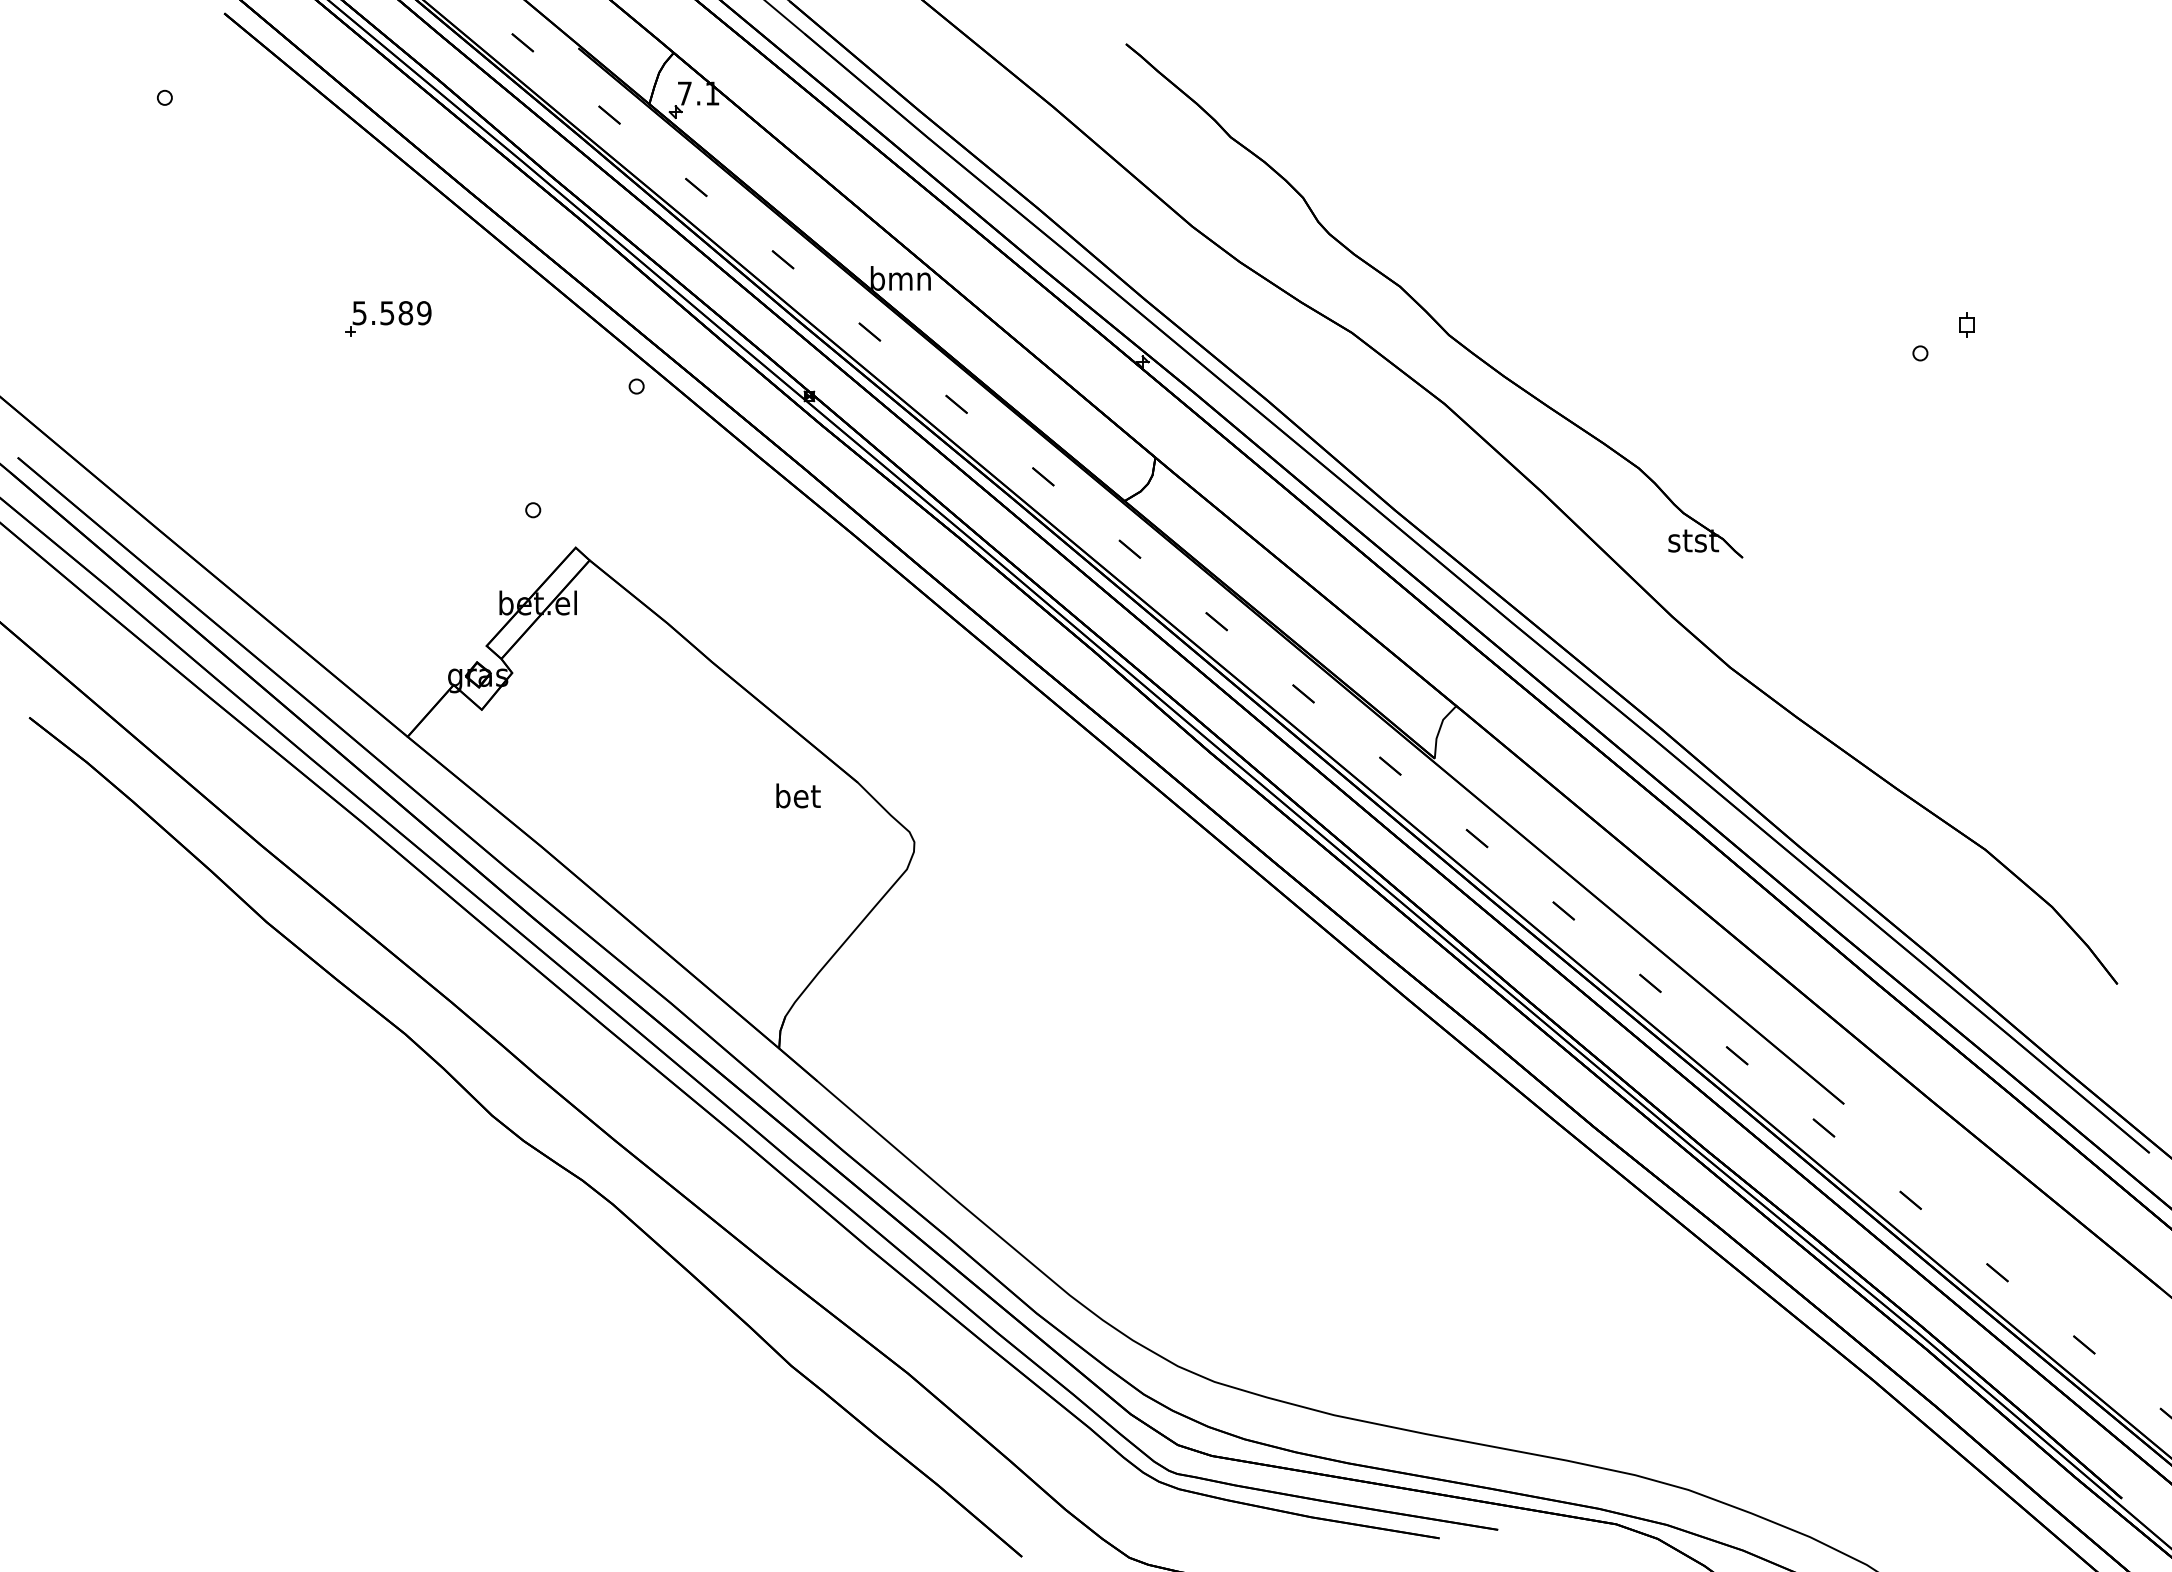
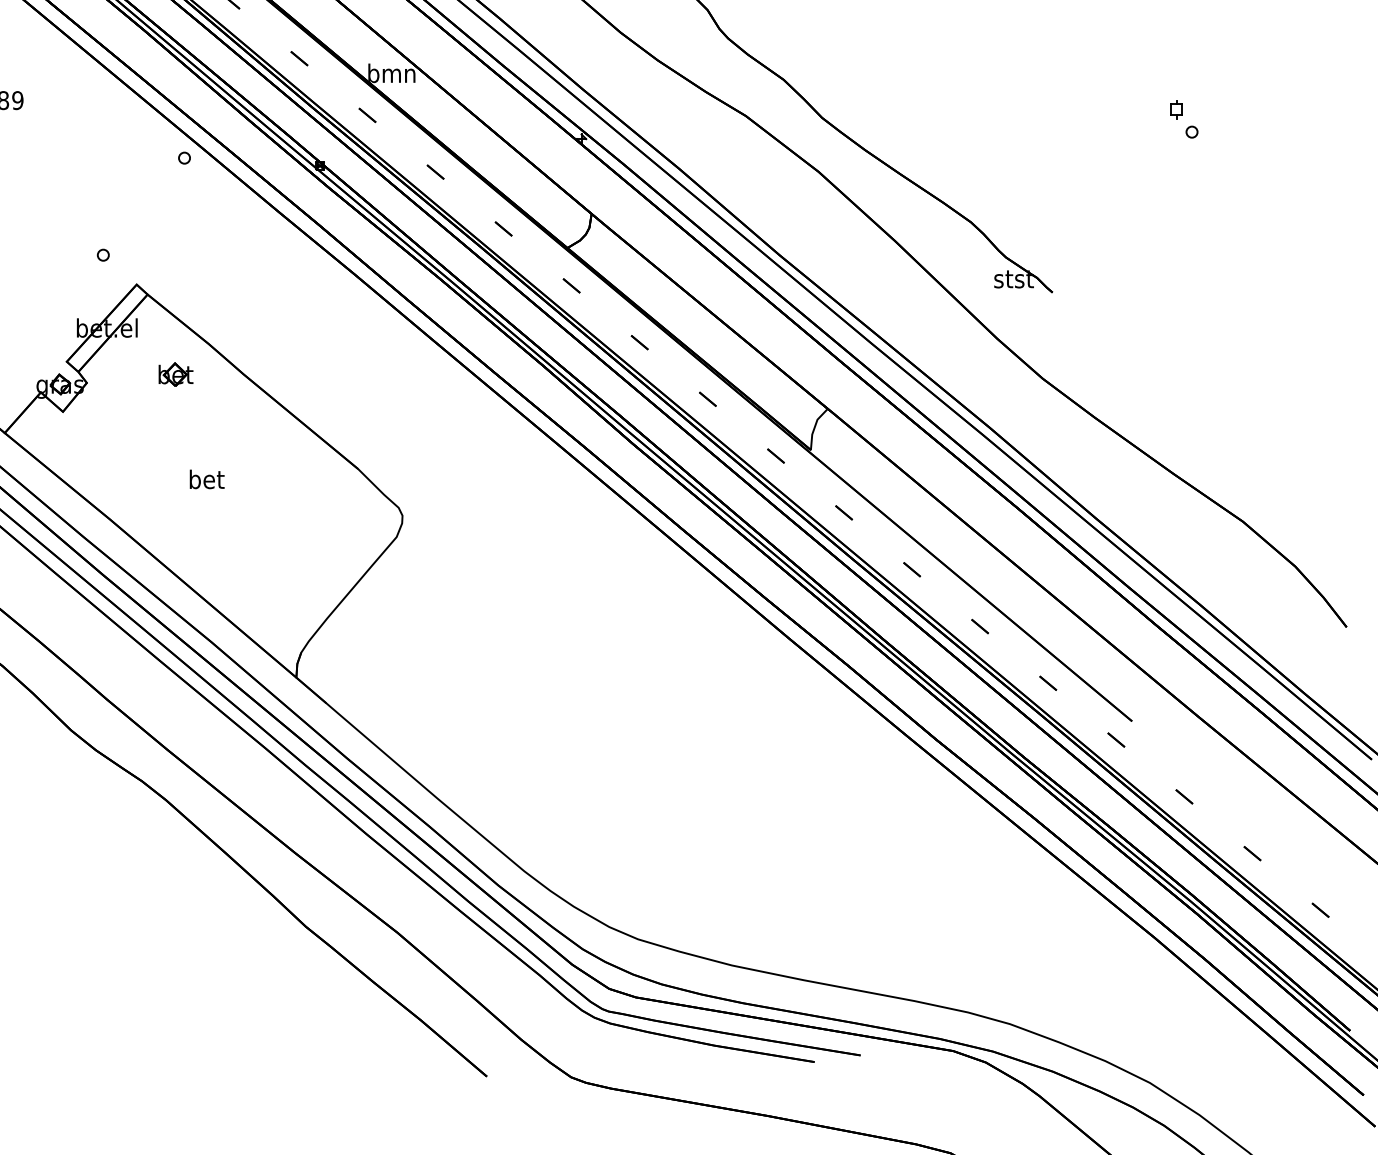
part: (1966, 324) -> (1176, 109), moved
part: (625, 661) -> (175, 373), added
text: (798, 795) -> (207, 479), moved

